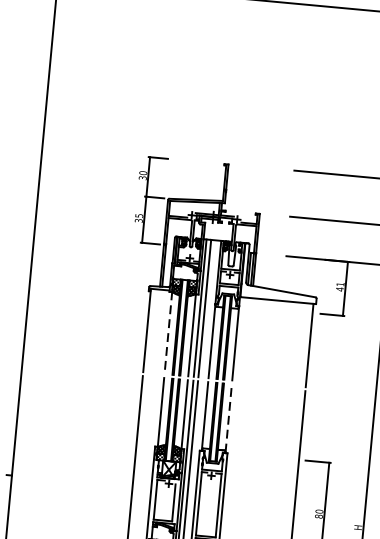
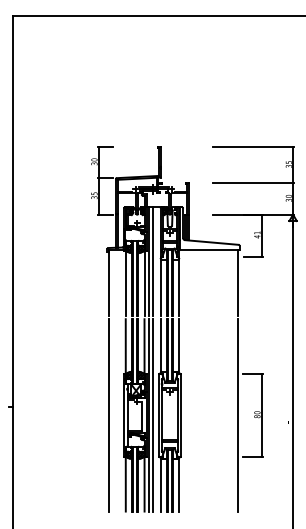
line: (168, 332) -> (125, 283), dashed -> solid
line: (228, 418) -> (179, 346), dashed -> solid

